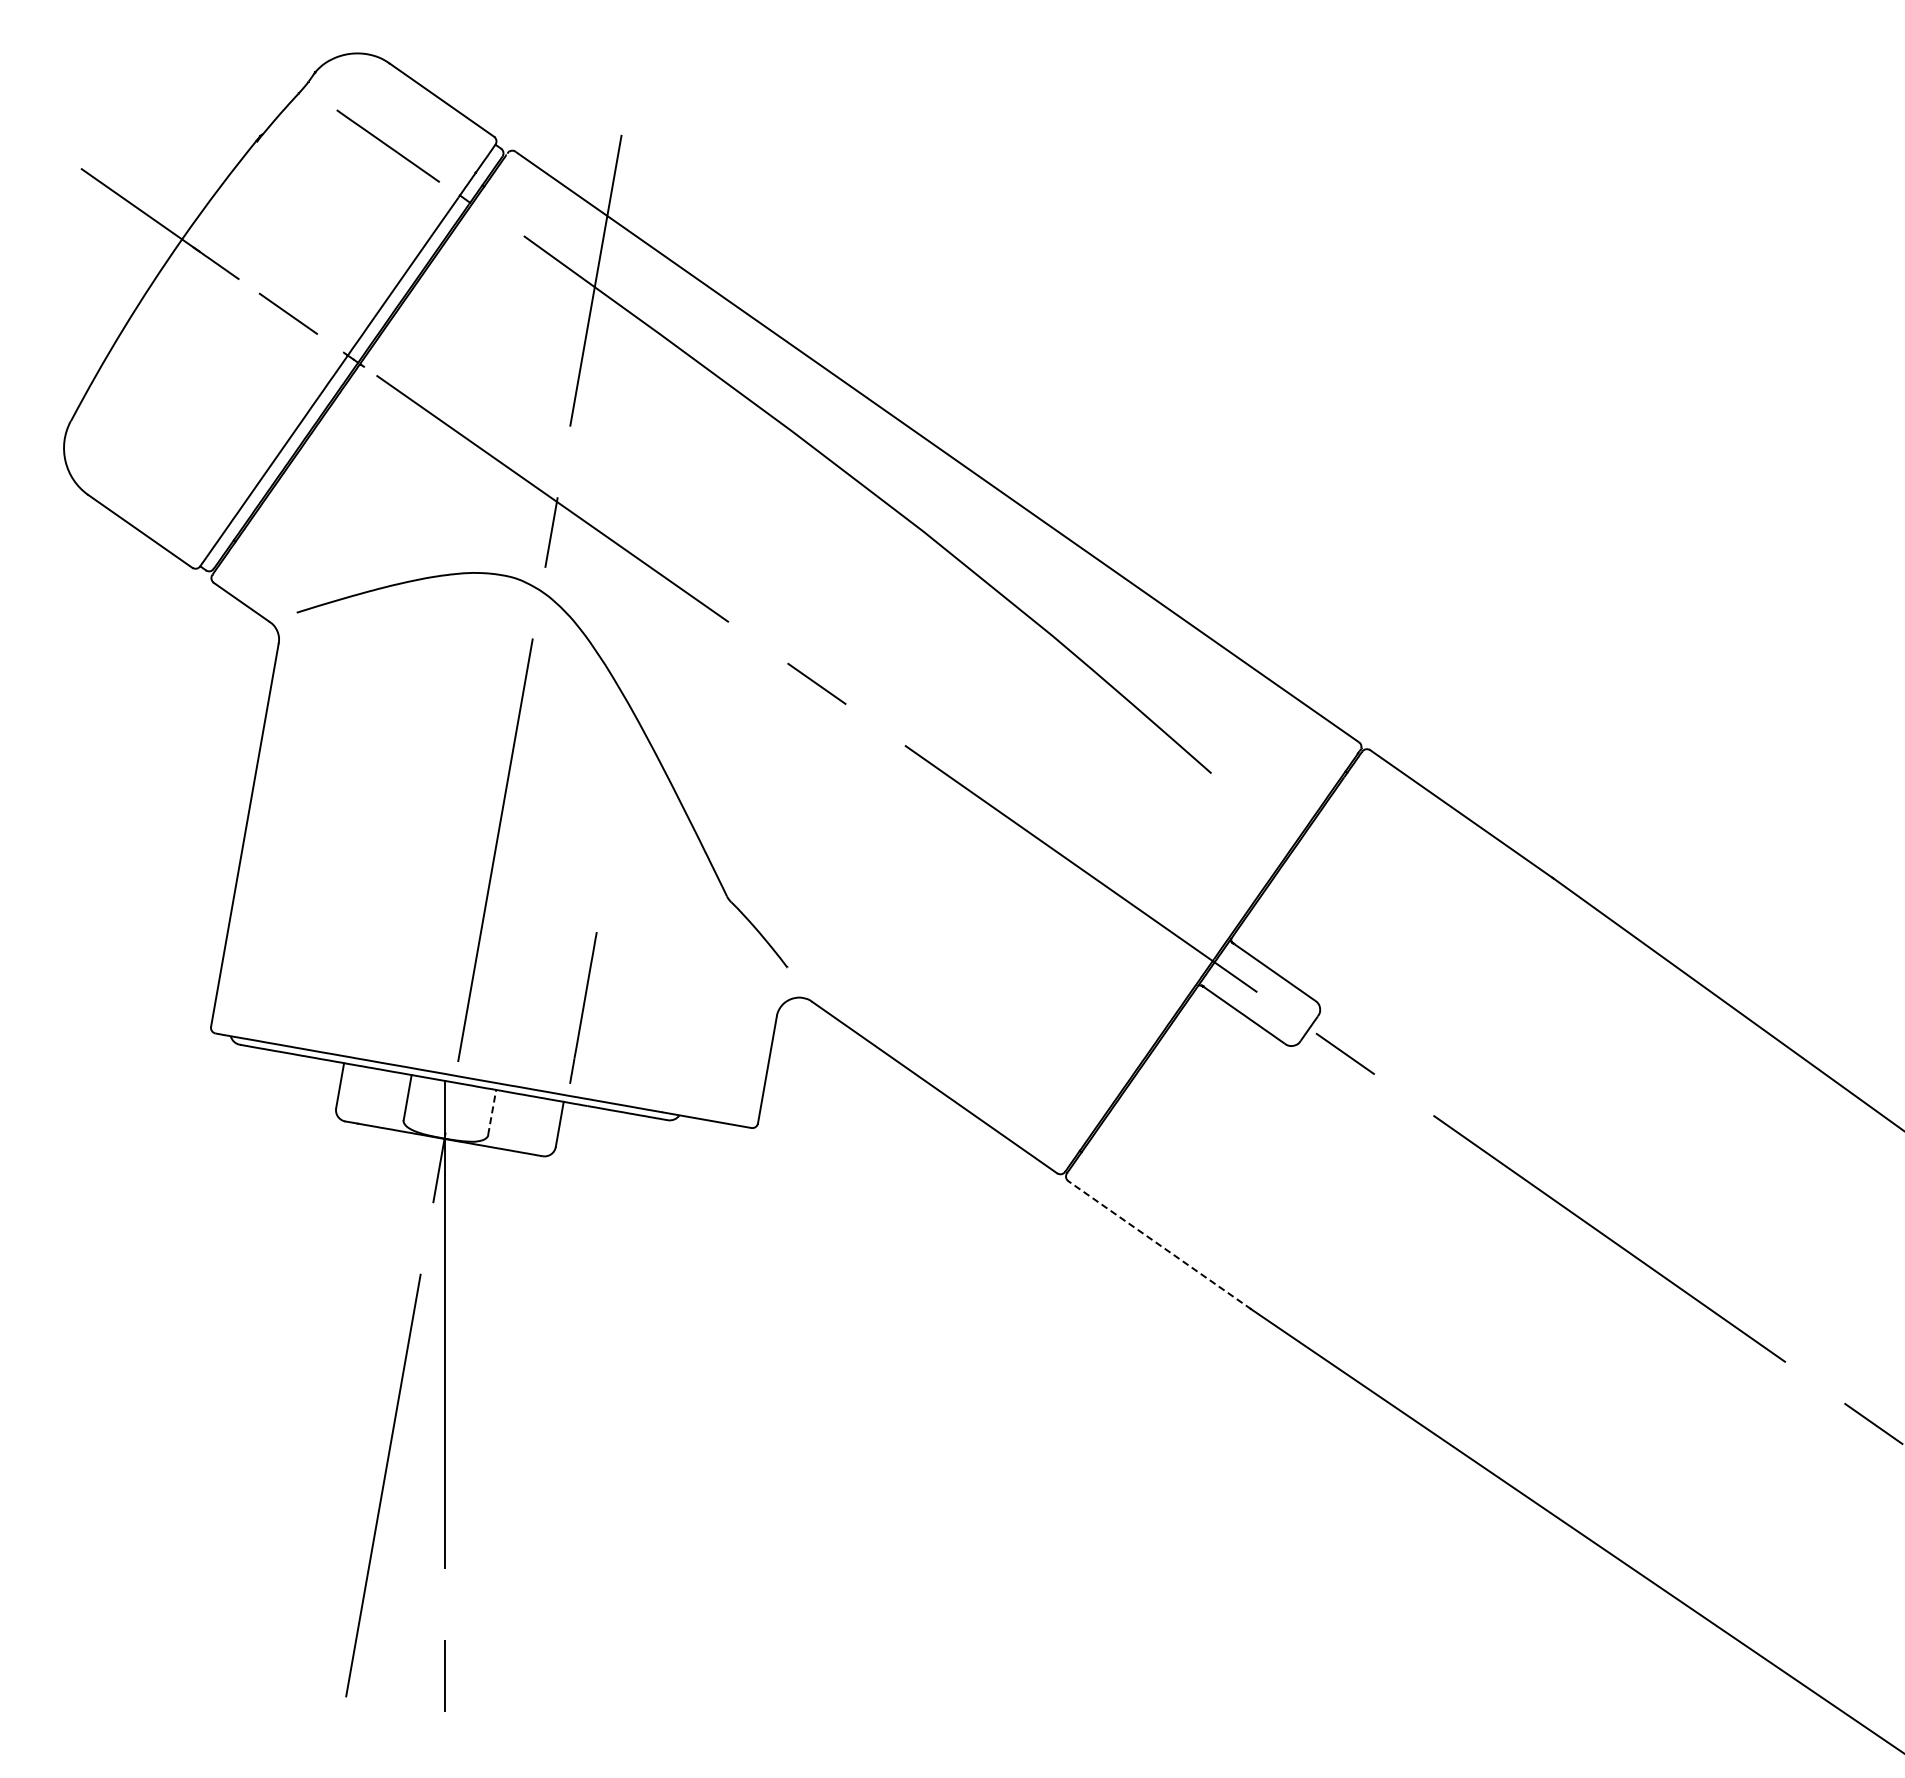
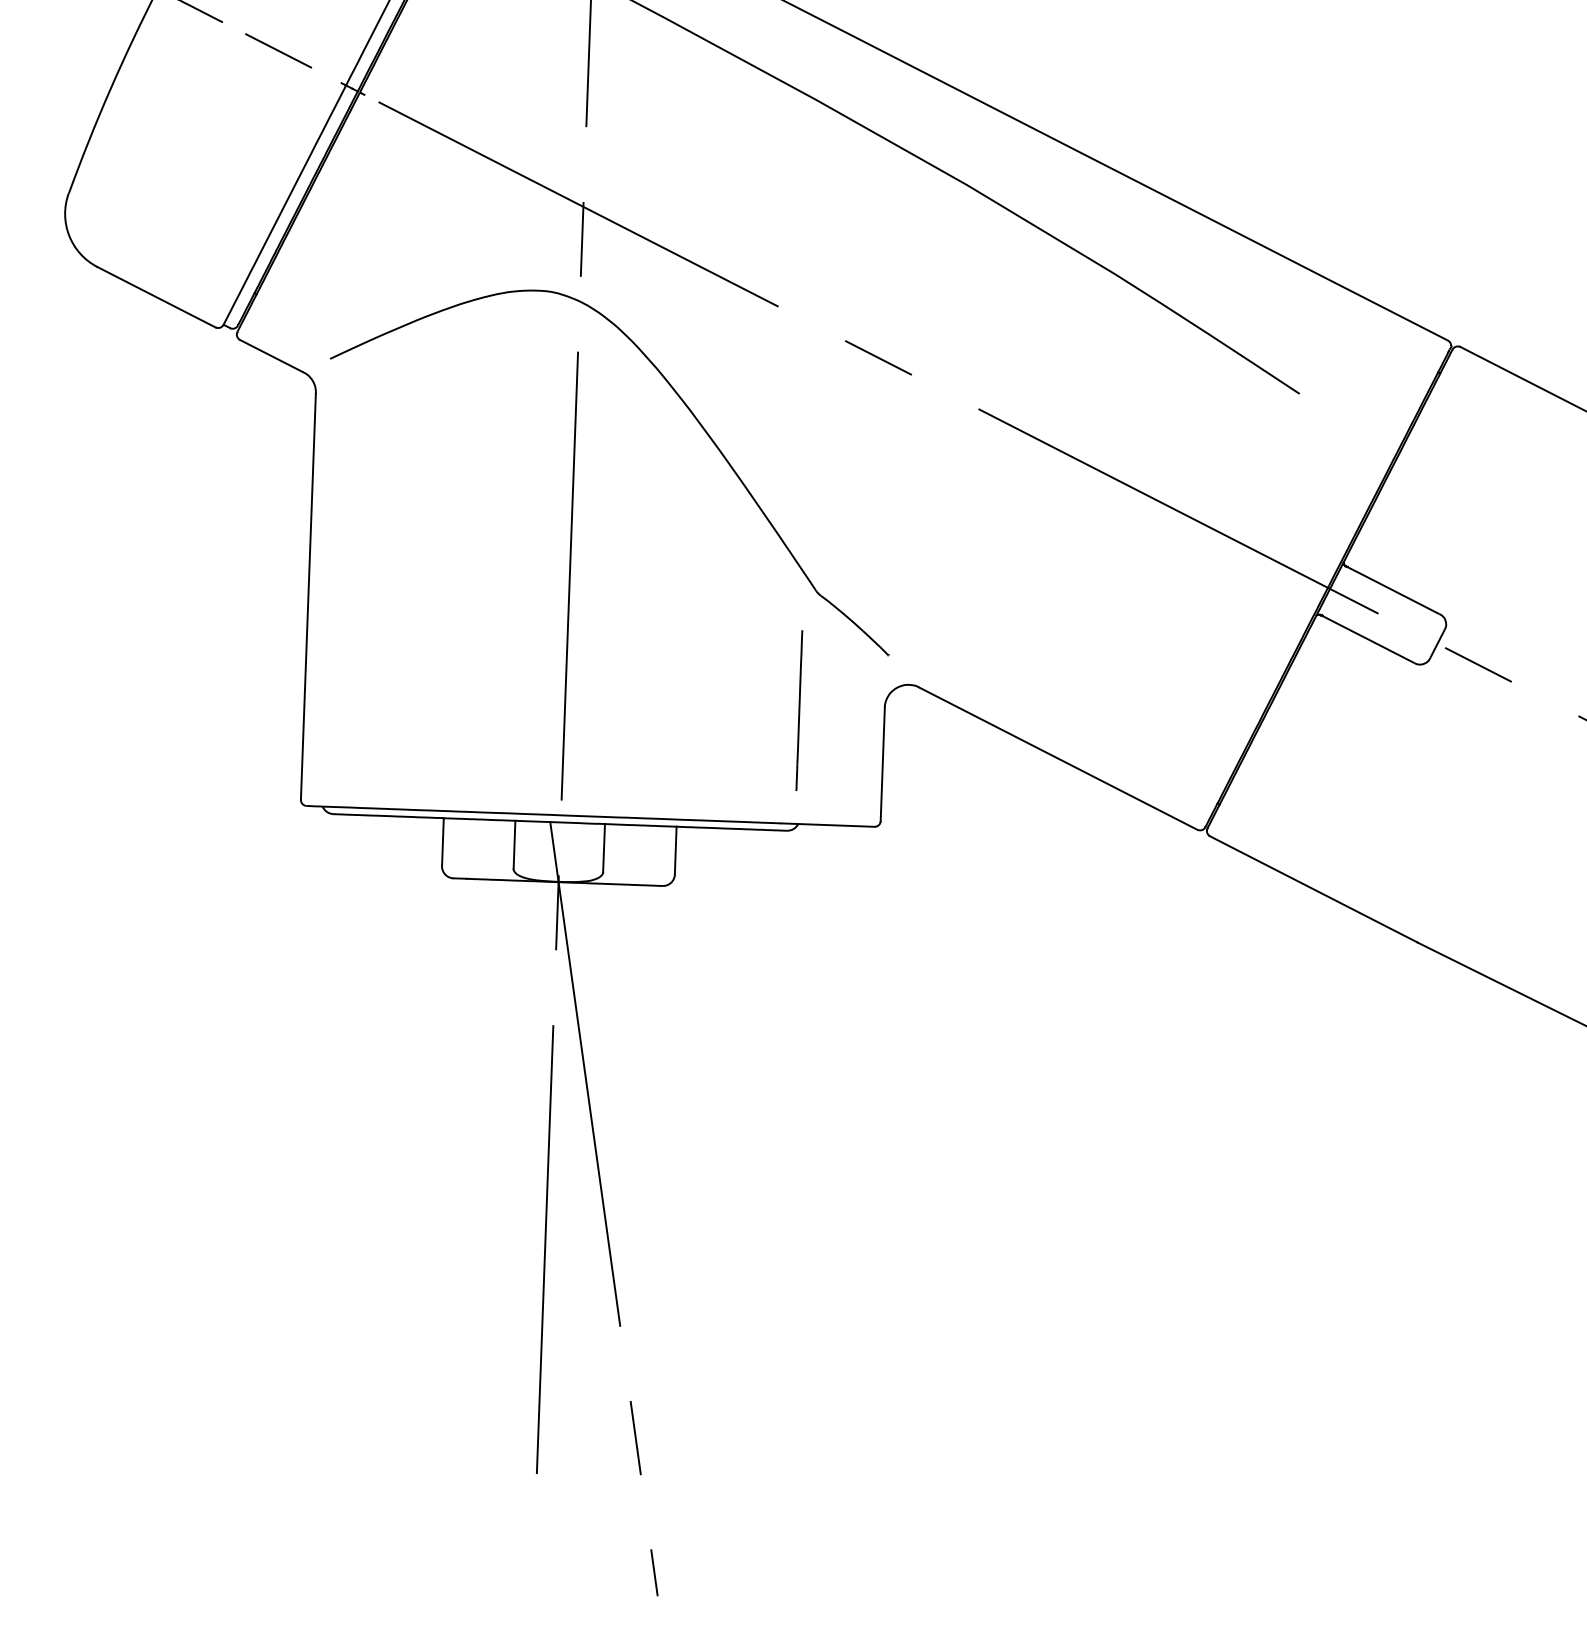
line: (583, 1007) -> (799, 710), moved
line: (492, 1112) -> (604, 847), dashed -> solid
line: (1159, 1244) -> (1313, 888), dashed -> solid

